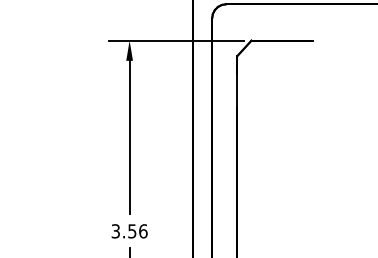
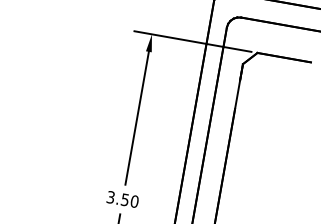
text: (143, 231) -> (134, 201), 3.56 -> 3.50

